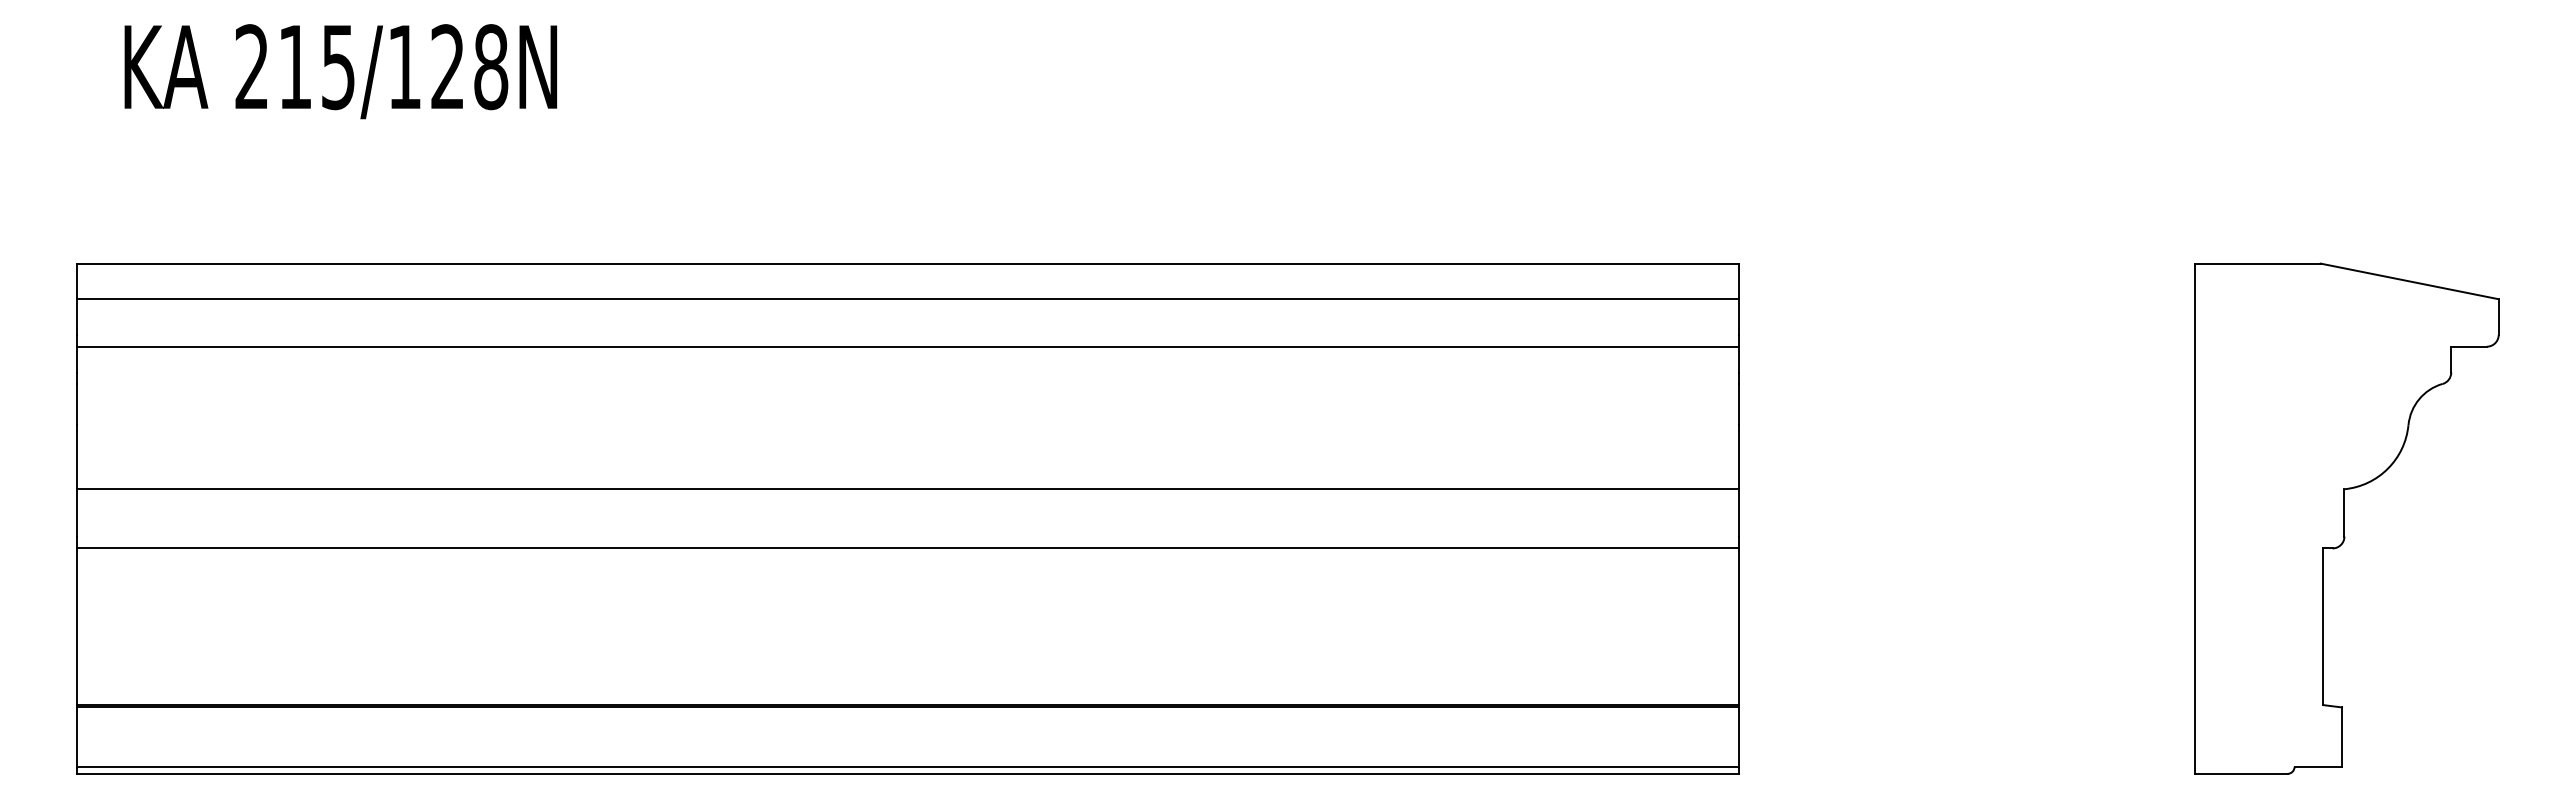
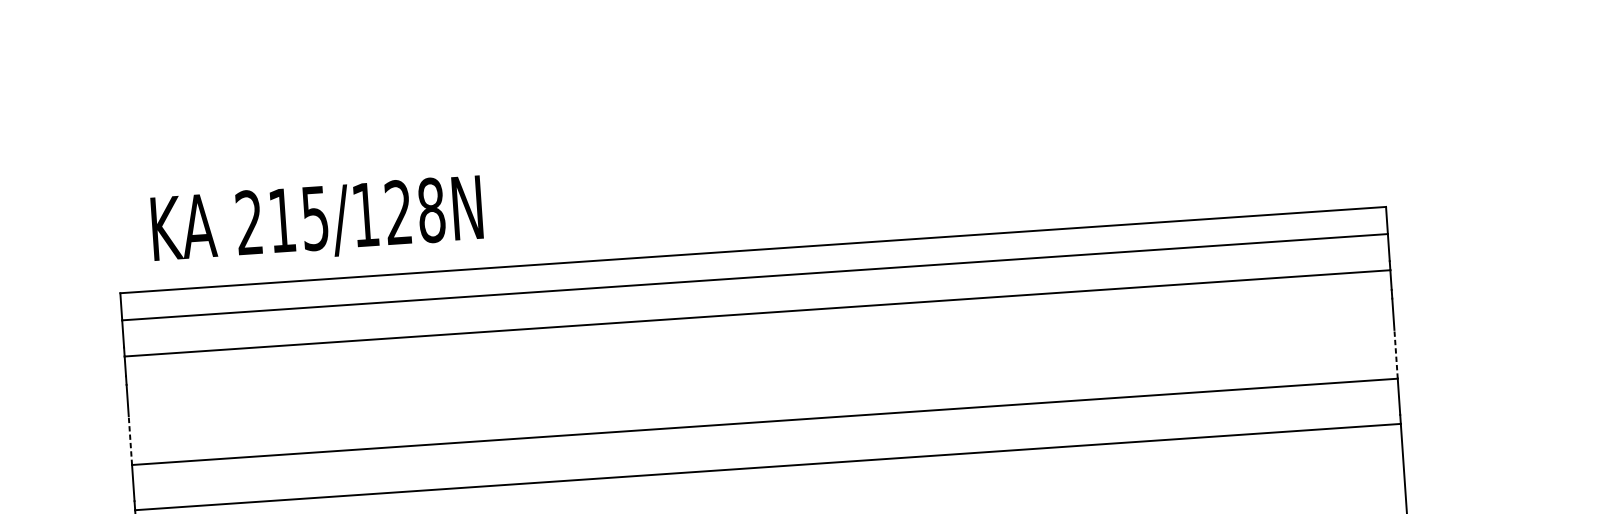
text: (340, 71) -> (317, 221), moved
line: (77, 456) -> (130, 440), solid -> dashed
line: (1738, 456) -> (1396, 353), solid -> dashed

